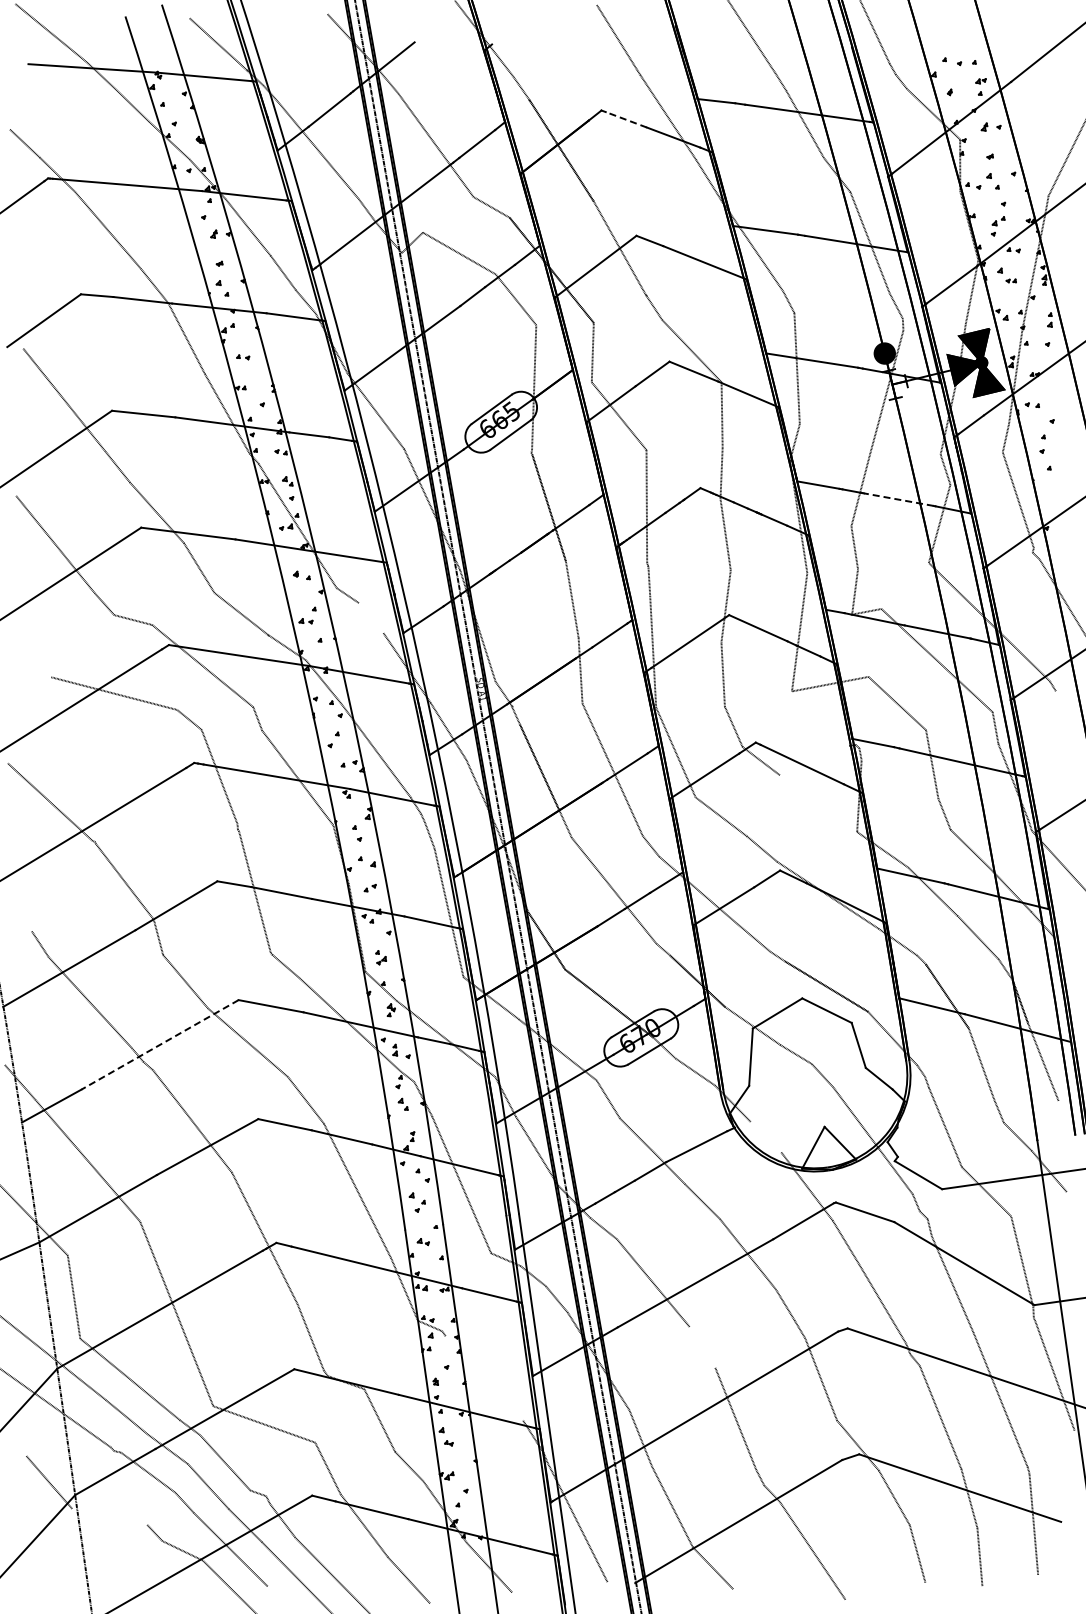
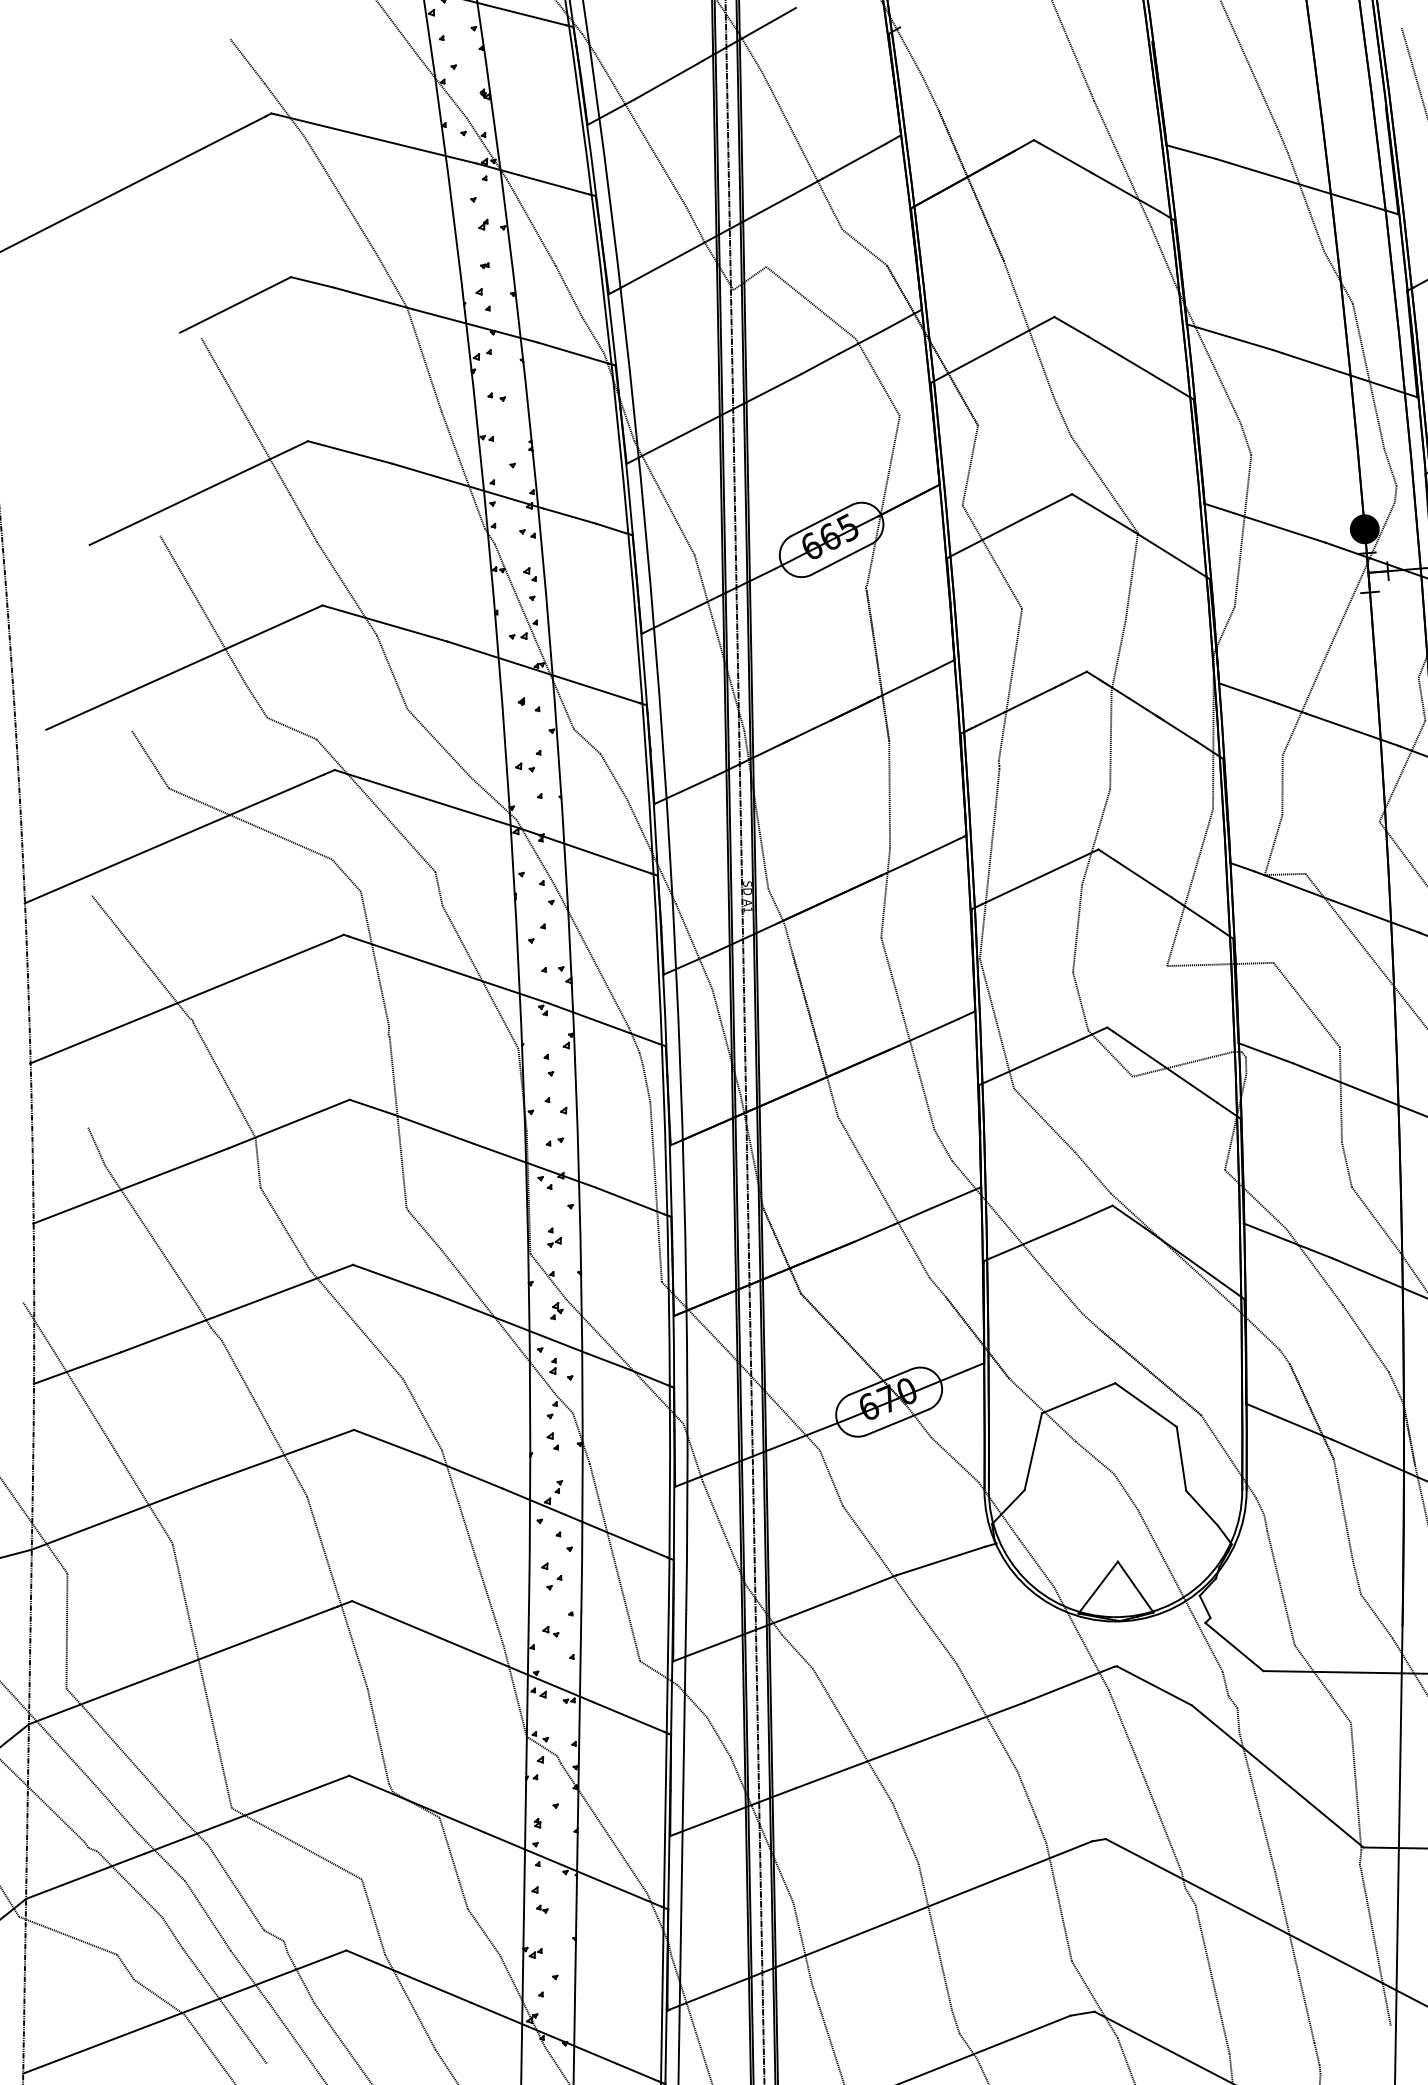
line: (625, 119) -> (1064, 157), dashed -> solid
line: (898, 499) -> (1352, 729), dashed -> solid
line: (370, 618) -> (612, 777), added
line: (34, 658) -> (150, 759), added
line: (813, 760) -> (1181, 1064), added
line: (159, 1044) -> (236, 1307), dashed -> solid
line: (765, 1136) -> (1035, 1562), added
line: (702, 1346) -> (905, 1832), added
line: (483, 1378) -> (602, 1828), added
line: (109, 1516) -> (67, 1935), added

